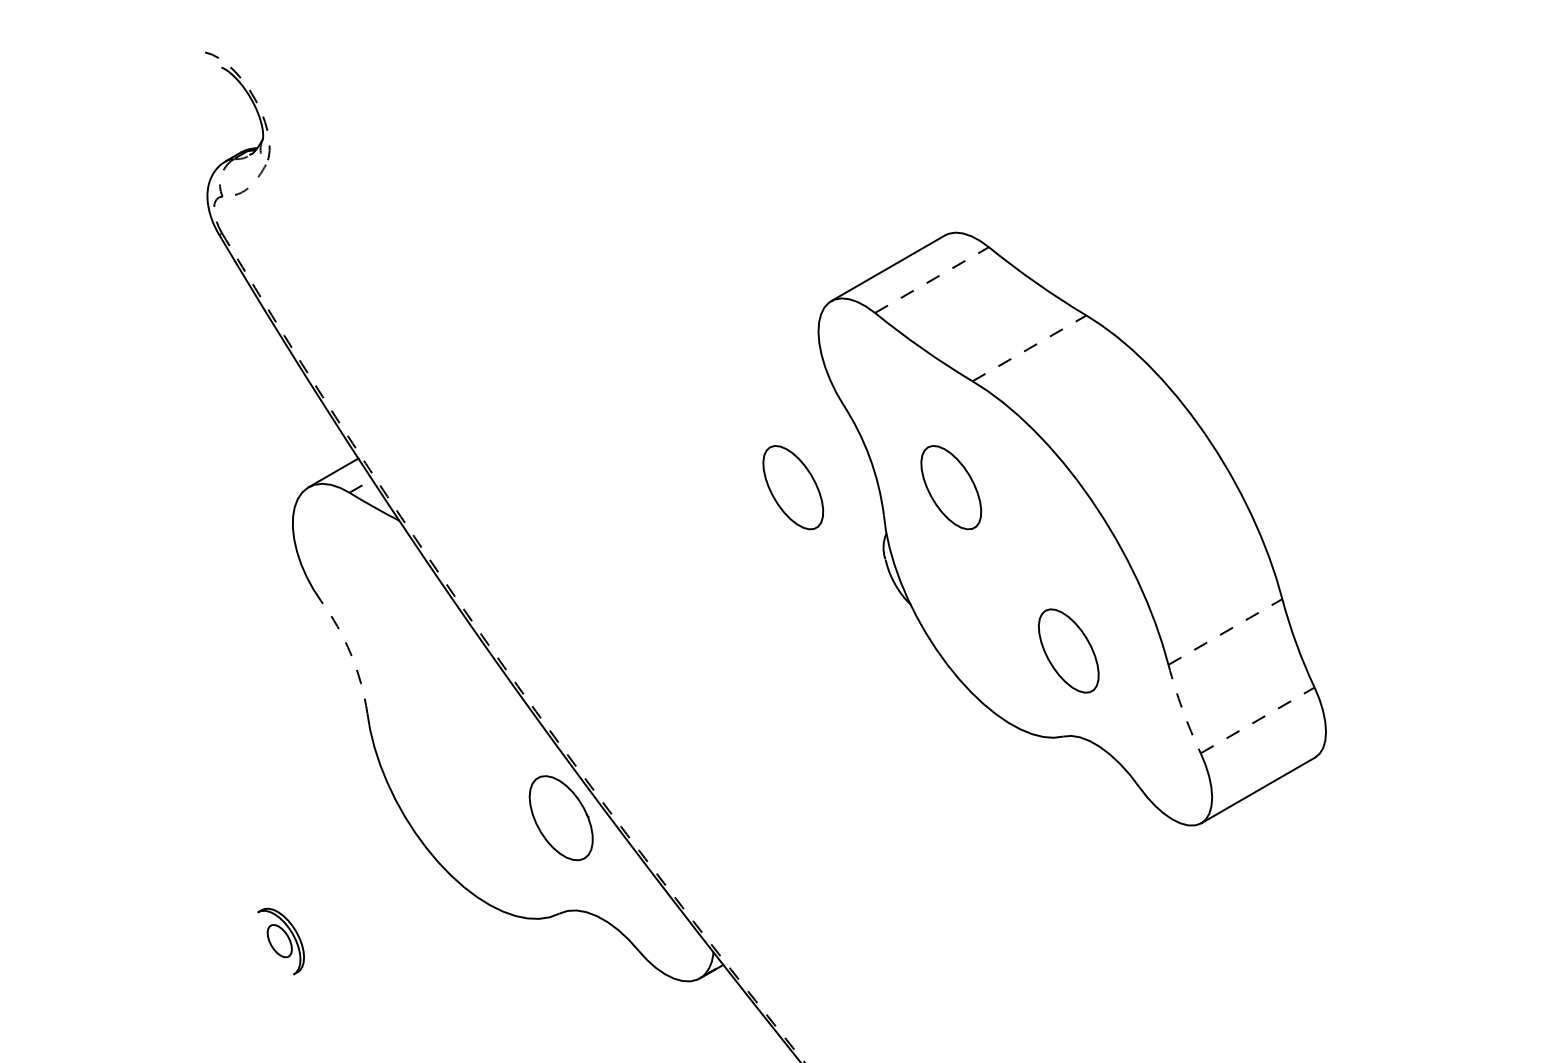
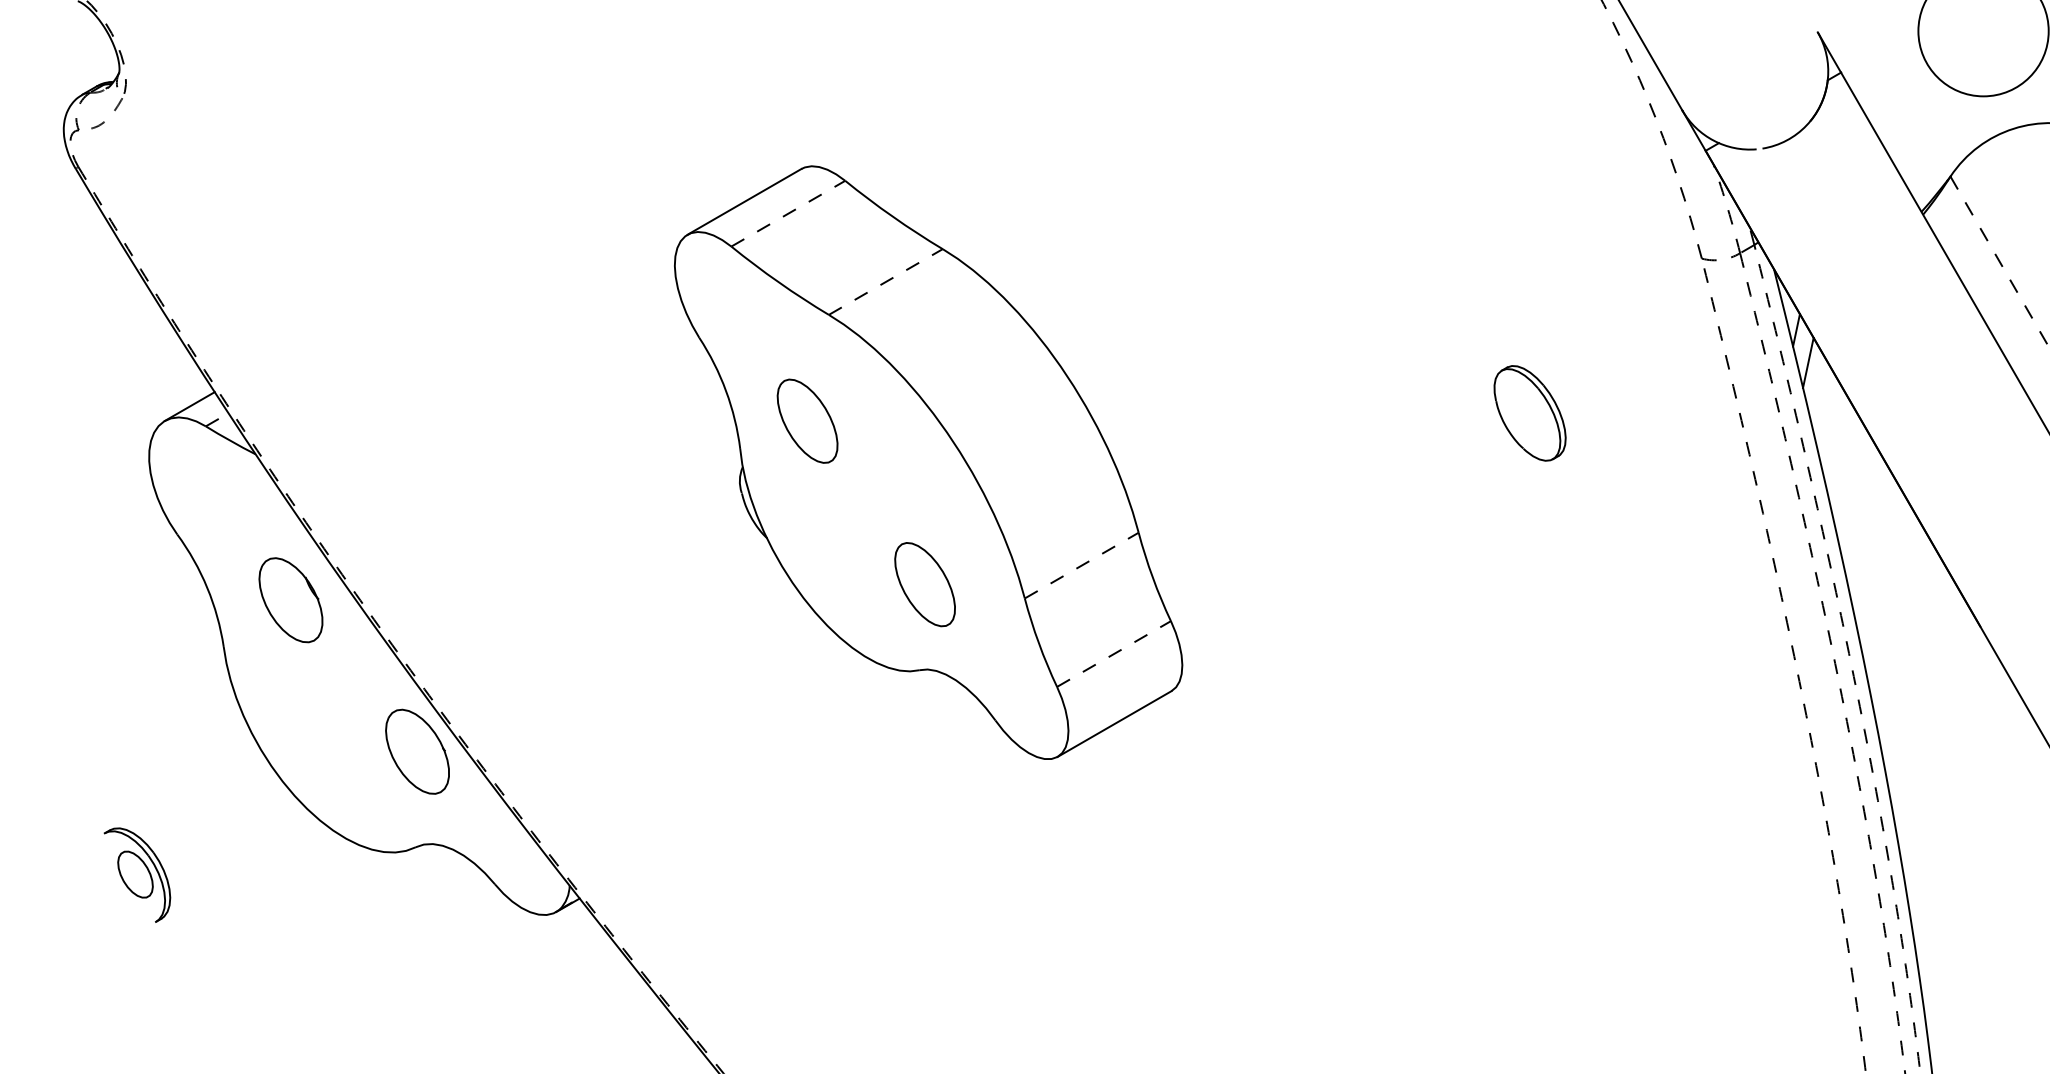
part: (793, 486) -> (649, 420), removed
arc: (351, 653) -> (207, 587), dashed -> solid
part: (434, 666) -> (290, 600), added
arc: (1182, 709) -> (1038, 643), dashed -> solid
part: (281, 940) -> (137, 874), size x1.43

